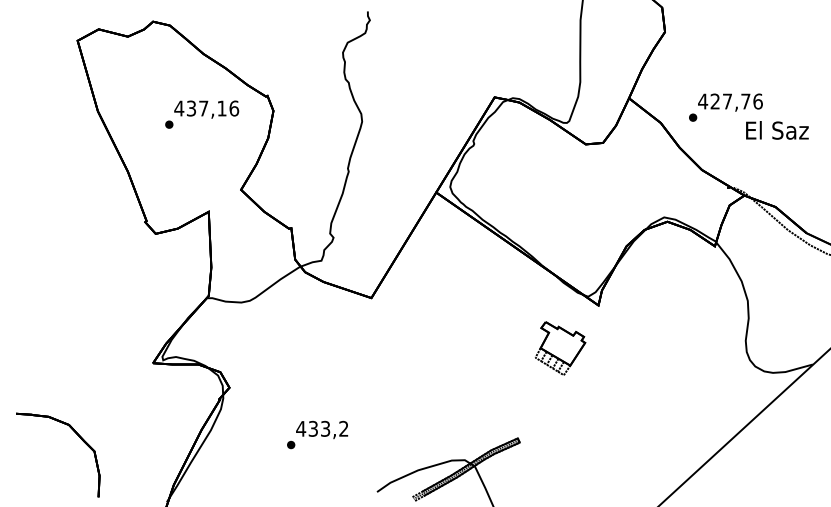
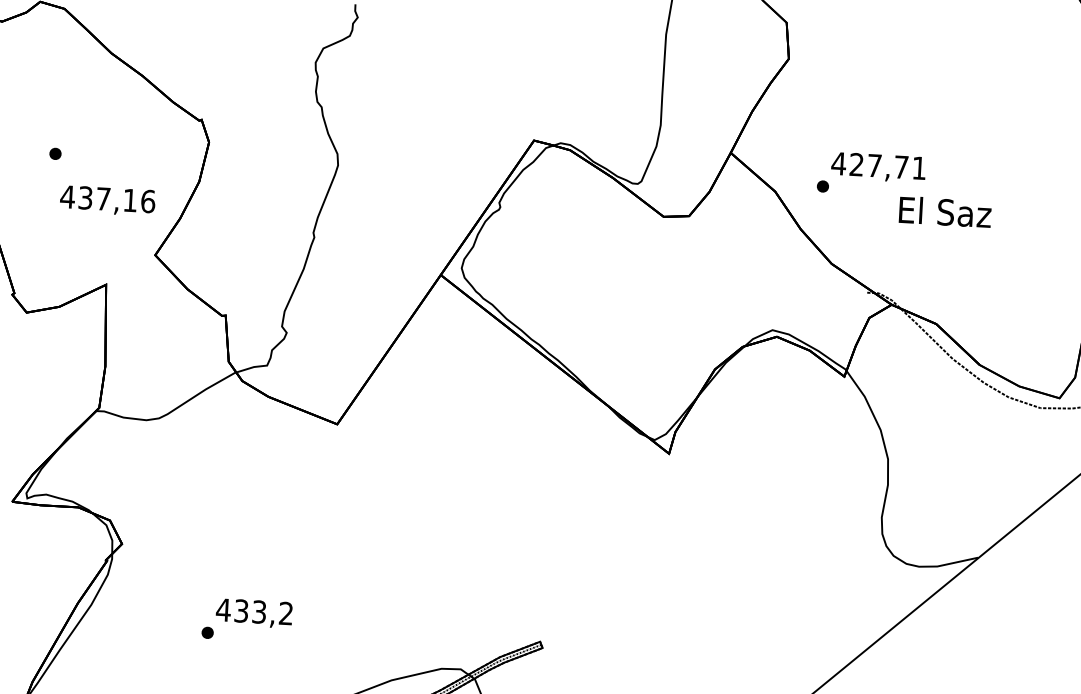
text: (757, 101) -> (918, 168), 427,76 -> 427,71
text: (206, 109) -> (107, 200), moved
part: (560, 348) -> (609, 513), removed

